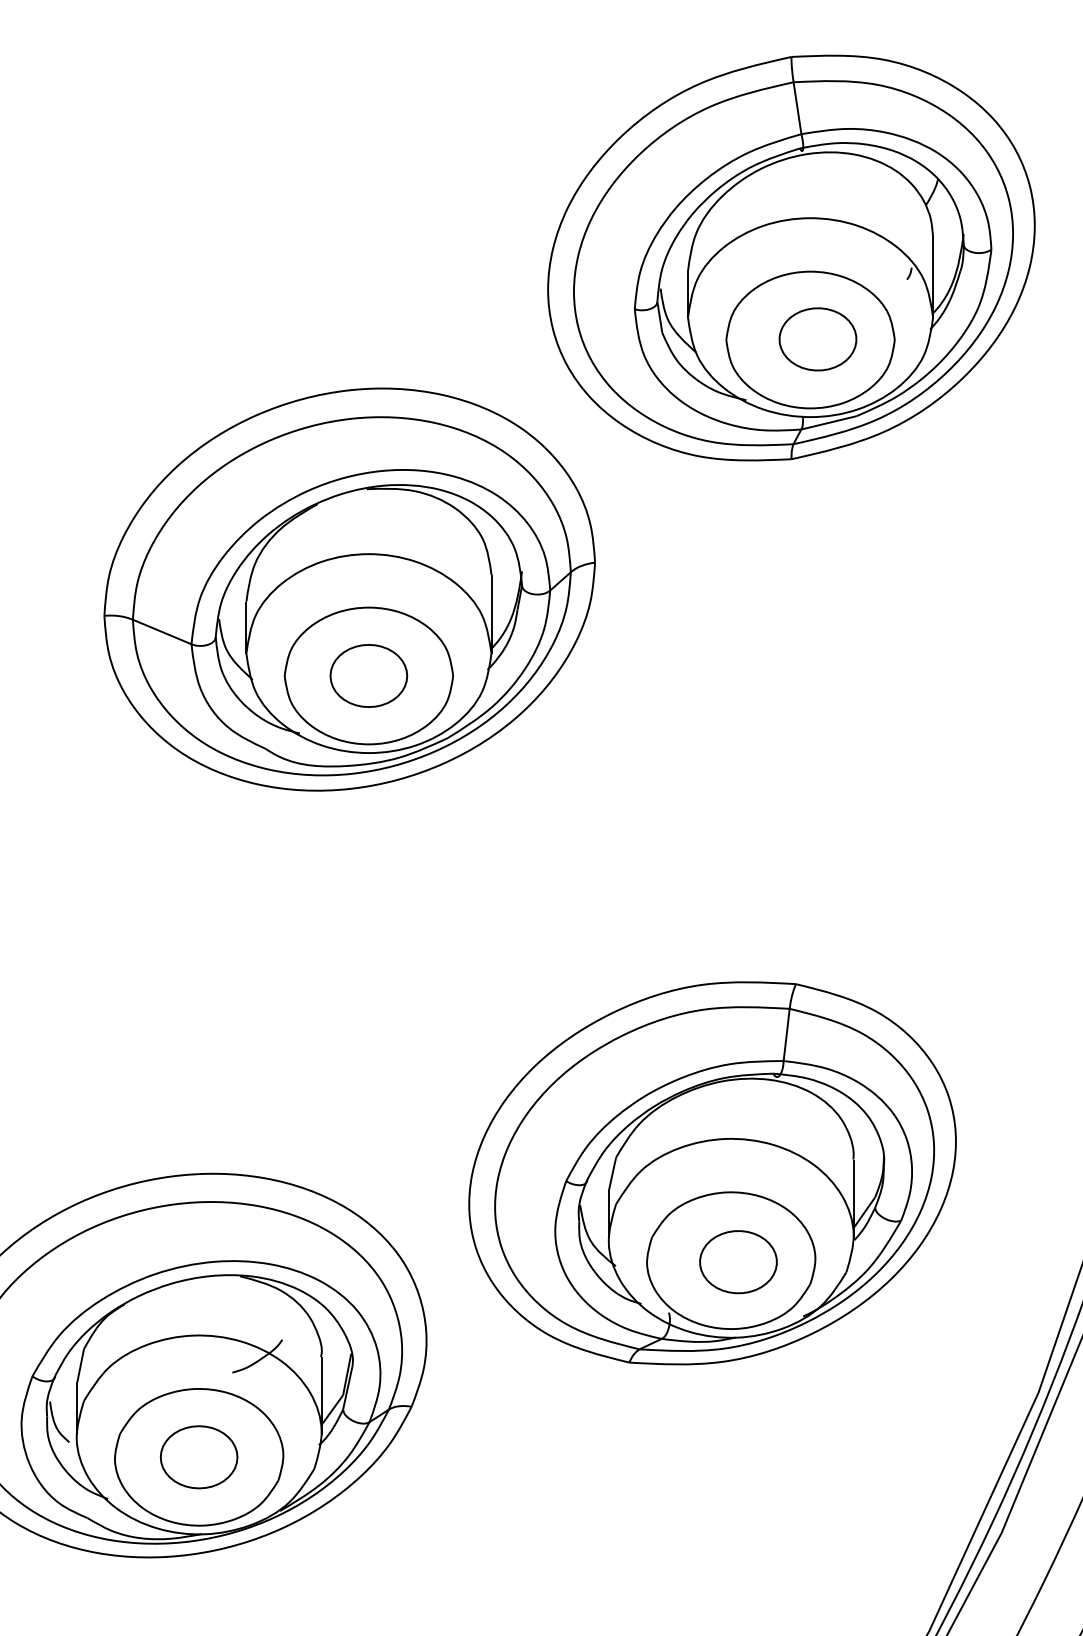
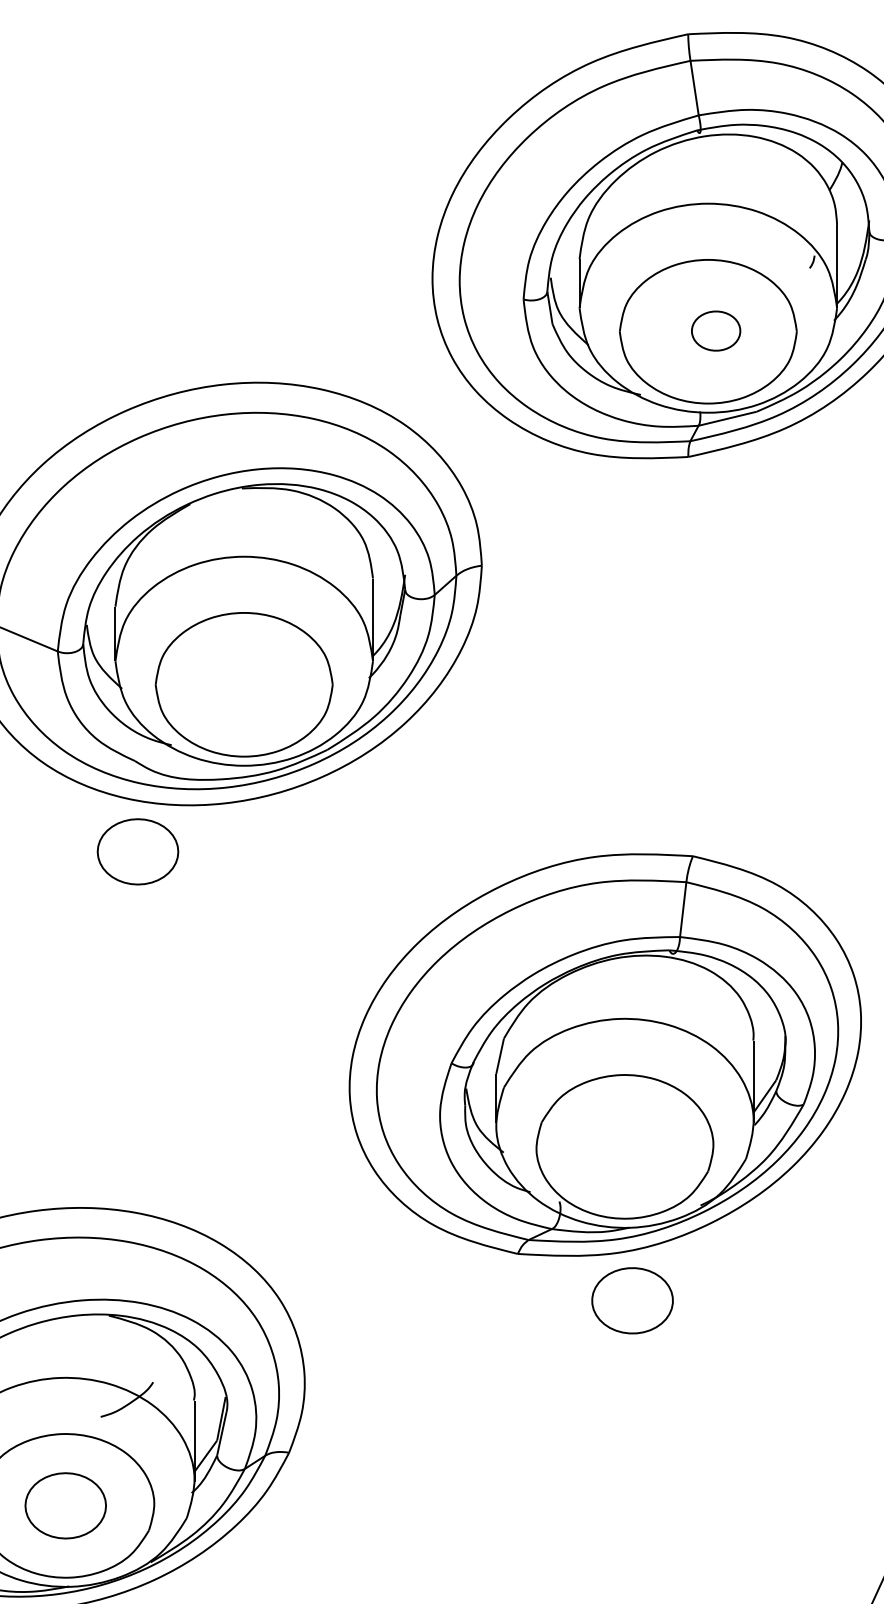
part: (817, 339) -> (715, 331), size x0.6
part: (368, 675) -> (137, 851), moved
part: (712, 1173) -> (605, 1055), moved

